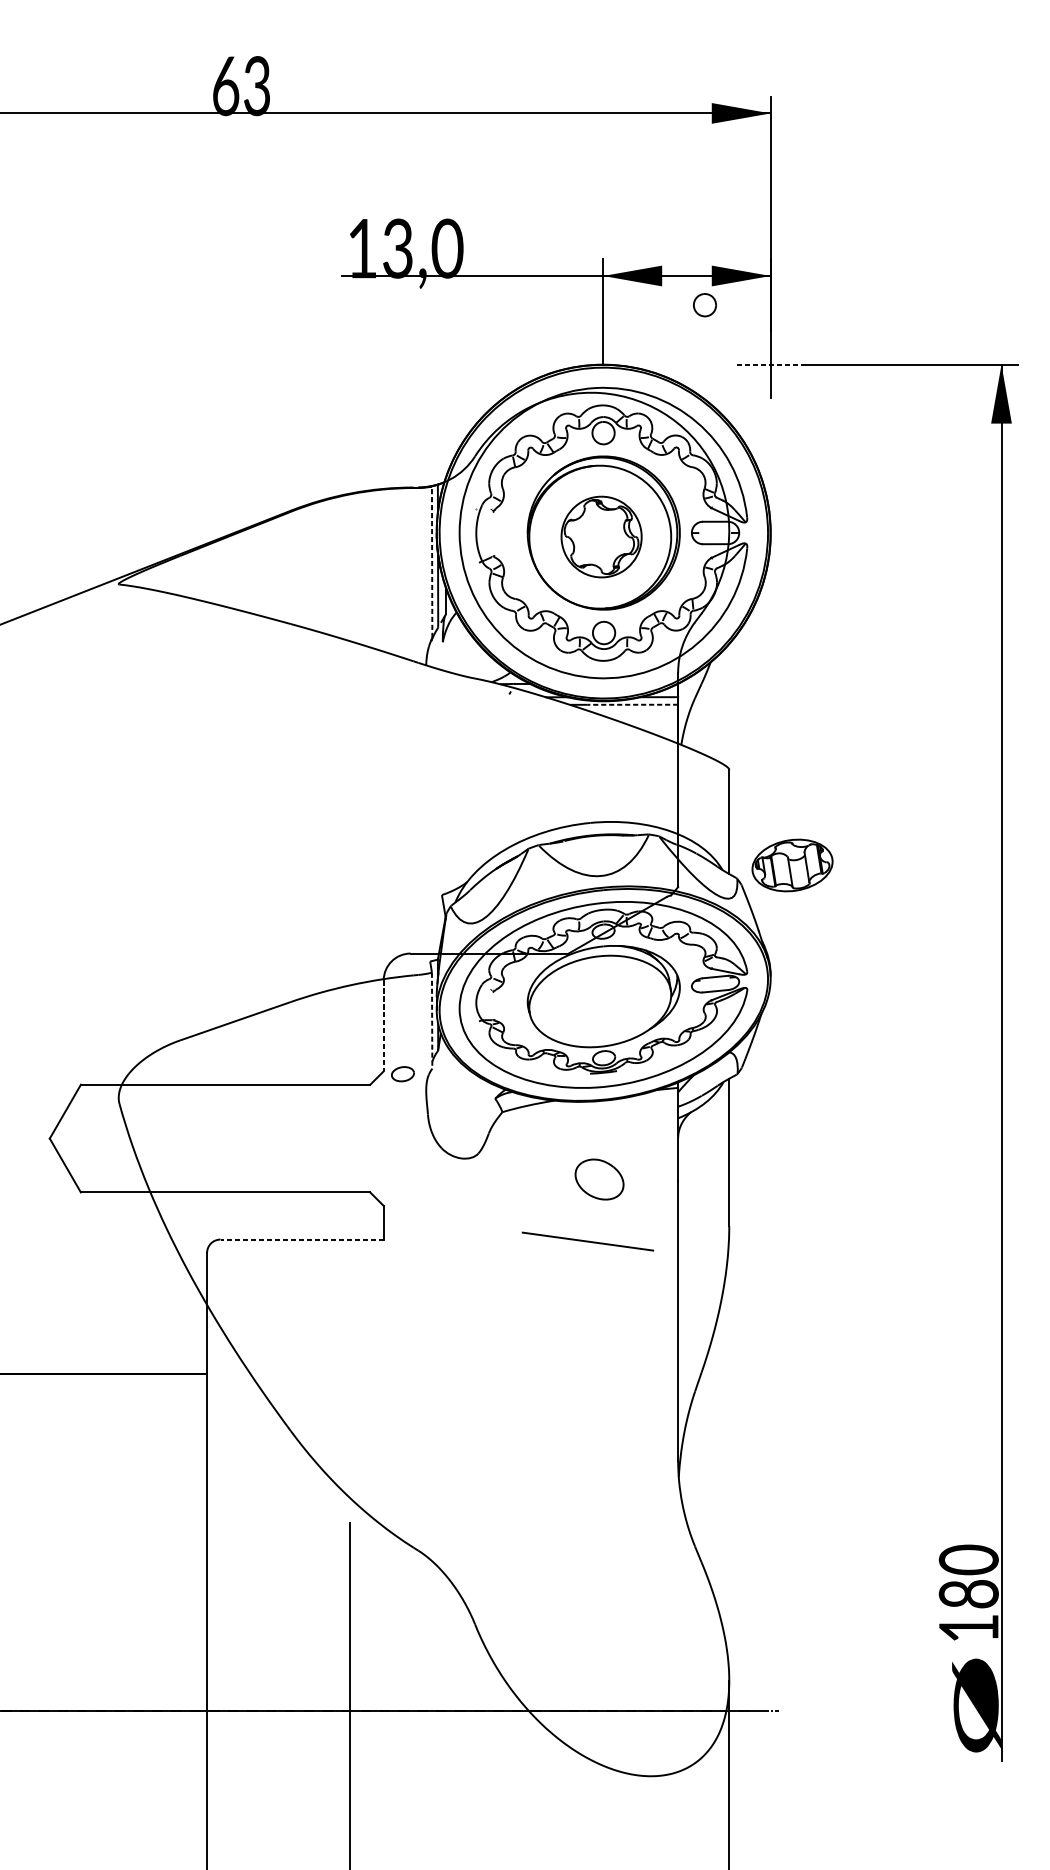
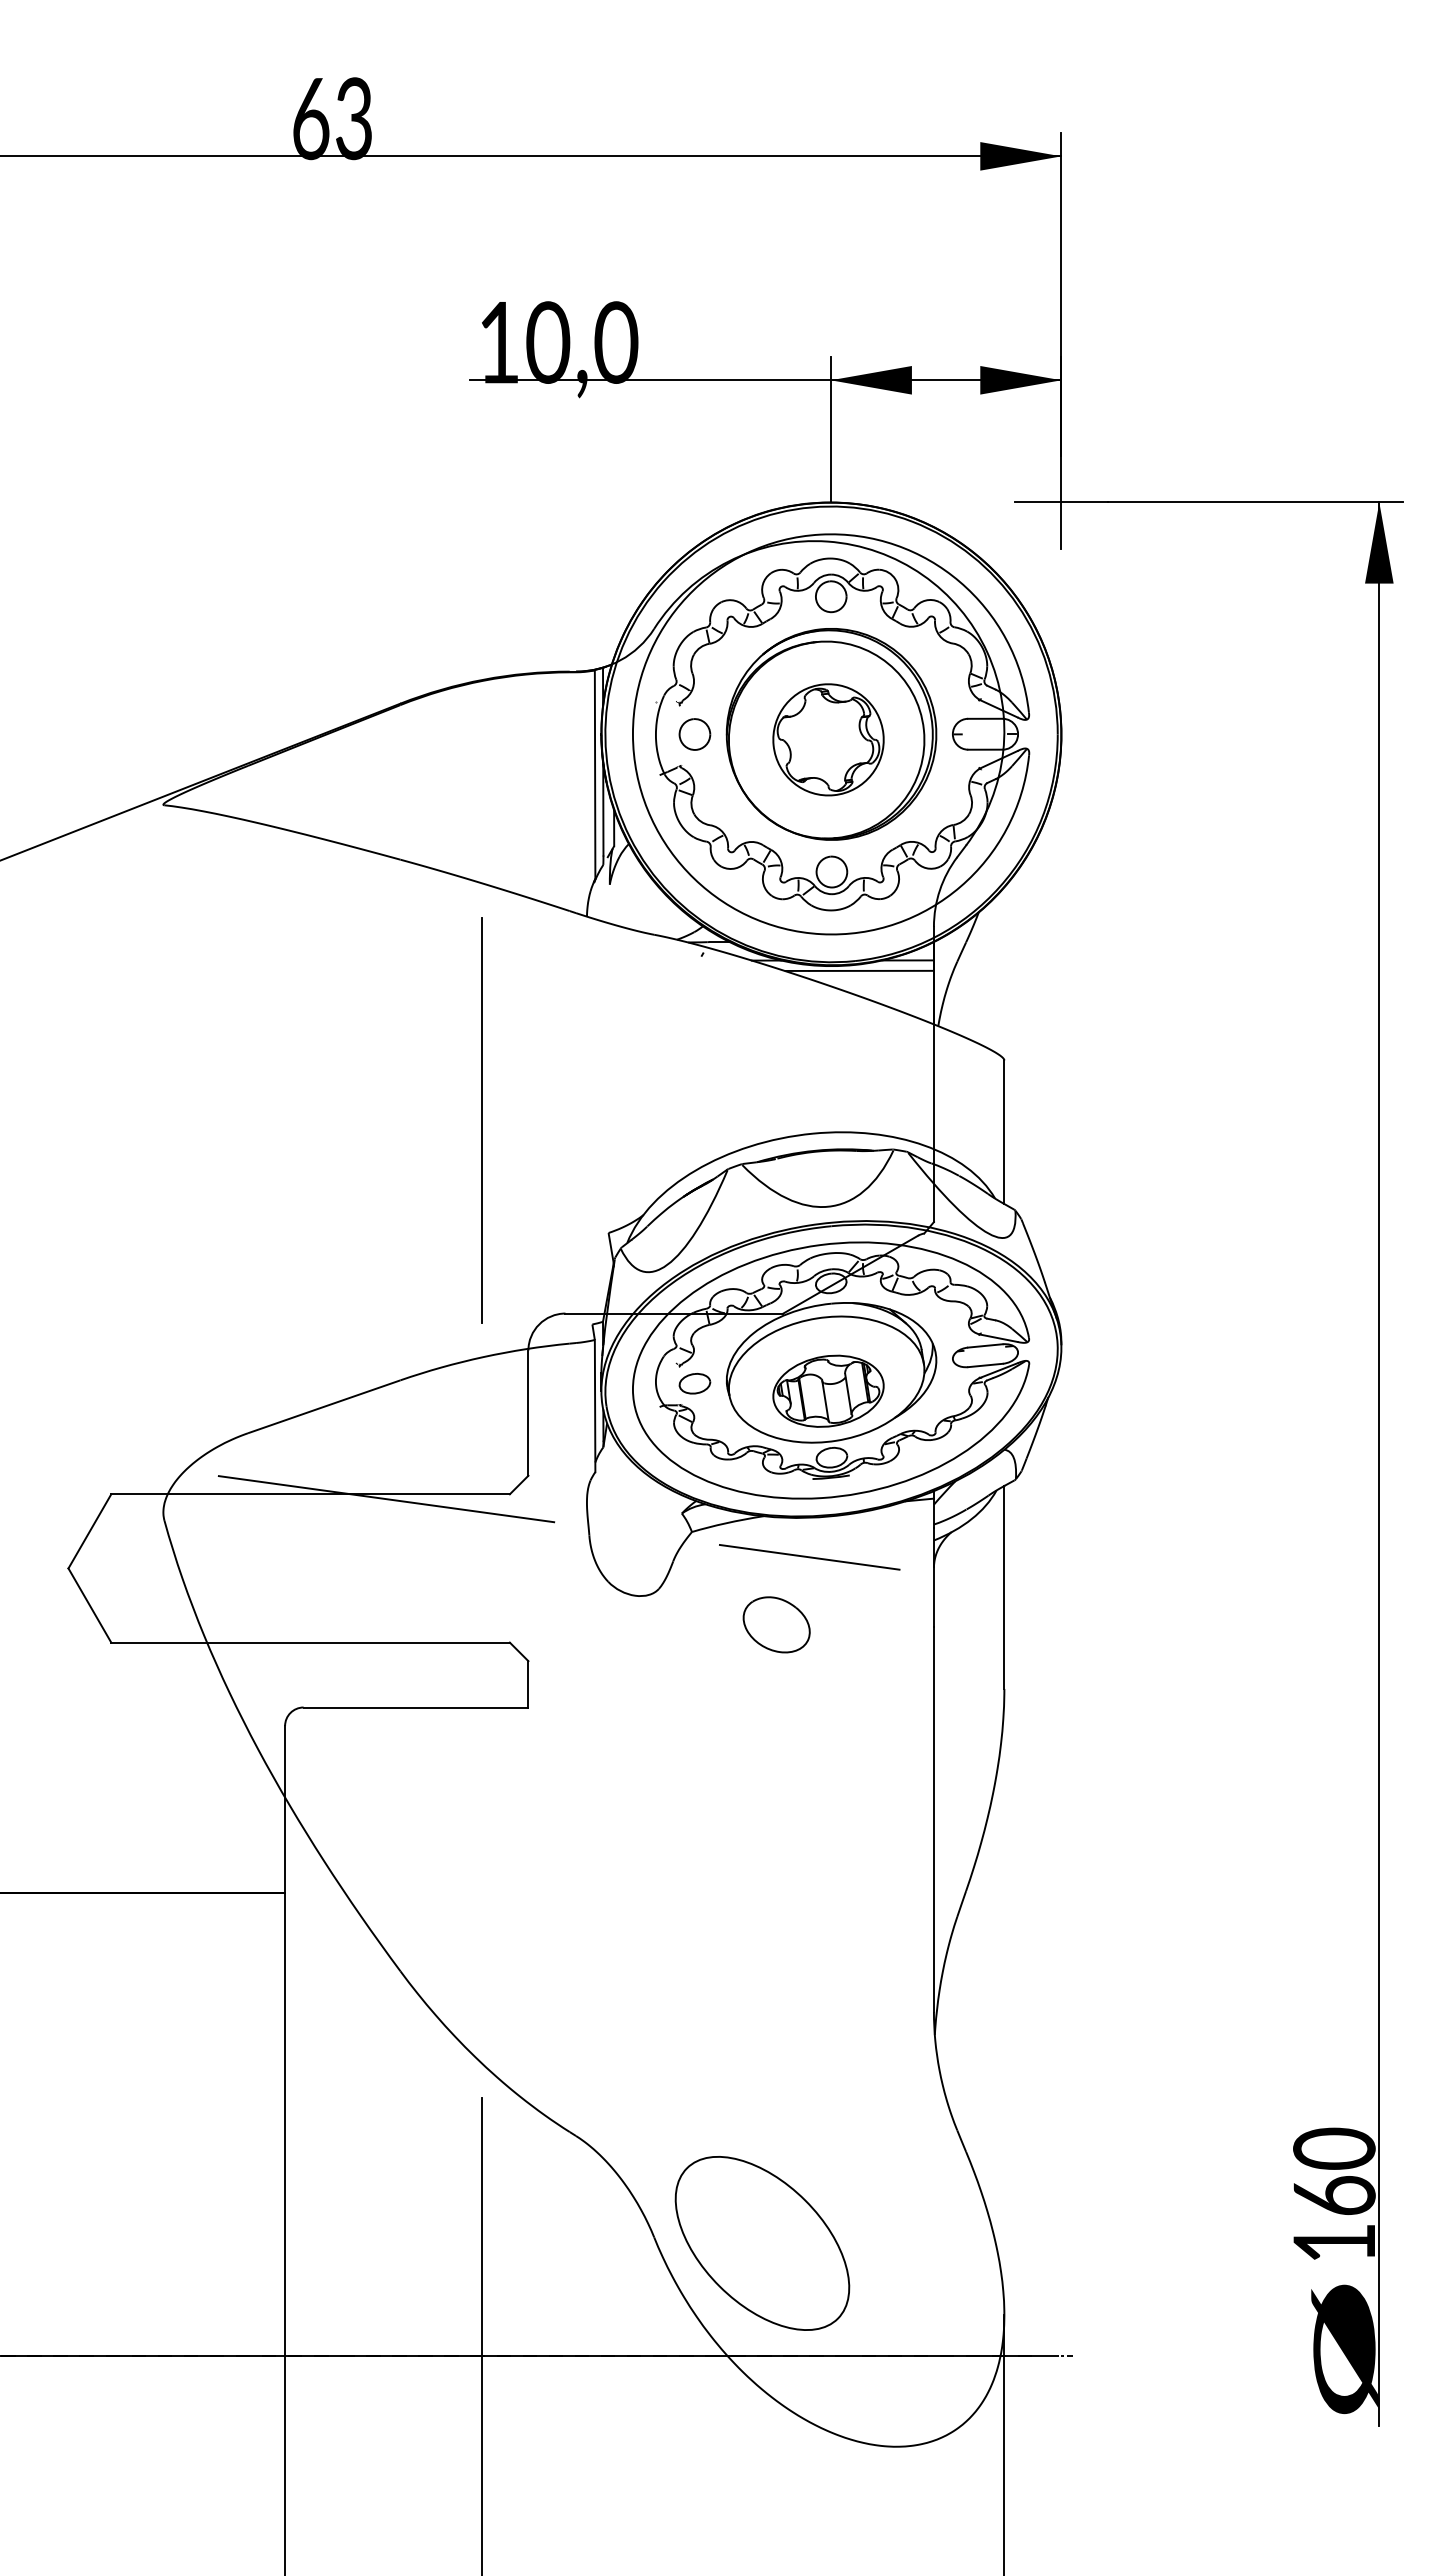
text: (398, 248) -> (548, 342), 13,0 -> 10,0
part: (704, 305) -> (694, 734), moved
line: (770, 364) -> (1061, 502), dashed -> solid
line: (432, 562) -> (595, 774), dashed -> solid
line: (632, 704) -> (871, 970), dashed -> solid
line: (350, 813) -> (482, 1120), added
part: (792, 864) -> (828, 1390), moved
line: (432, 1021) -> (595, 1406), dashed -> solid
line: (383, 1026) -> (528, 1413), dashed -> solid
part: (402, 1074) -> (694, 1383), moved
line: (280, 1088) -> (386, 1499), added
part: (599, 1179) -> (776, 1624), moved
line: (301, 1239) -> (415, 1707), dashed -> solid
line: (587, 1241) -> (809, 1557), moved
text: (968, 1593) -> (1334, 2195), 180 -> 160
part: (553, 1628) -> (762, 2243), added

